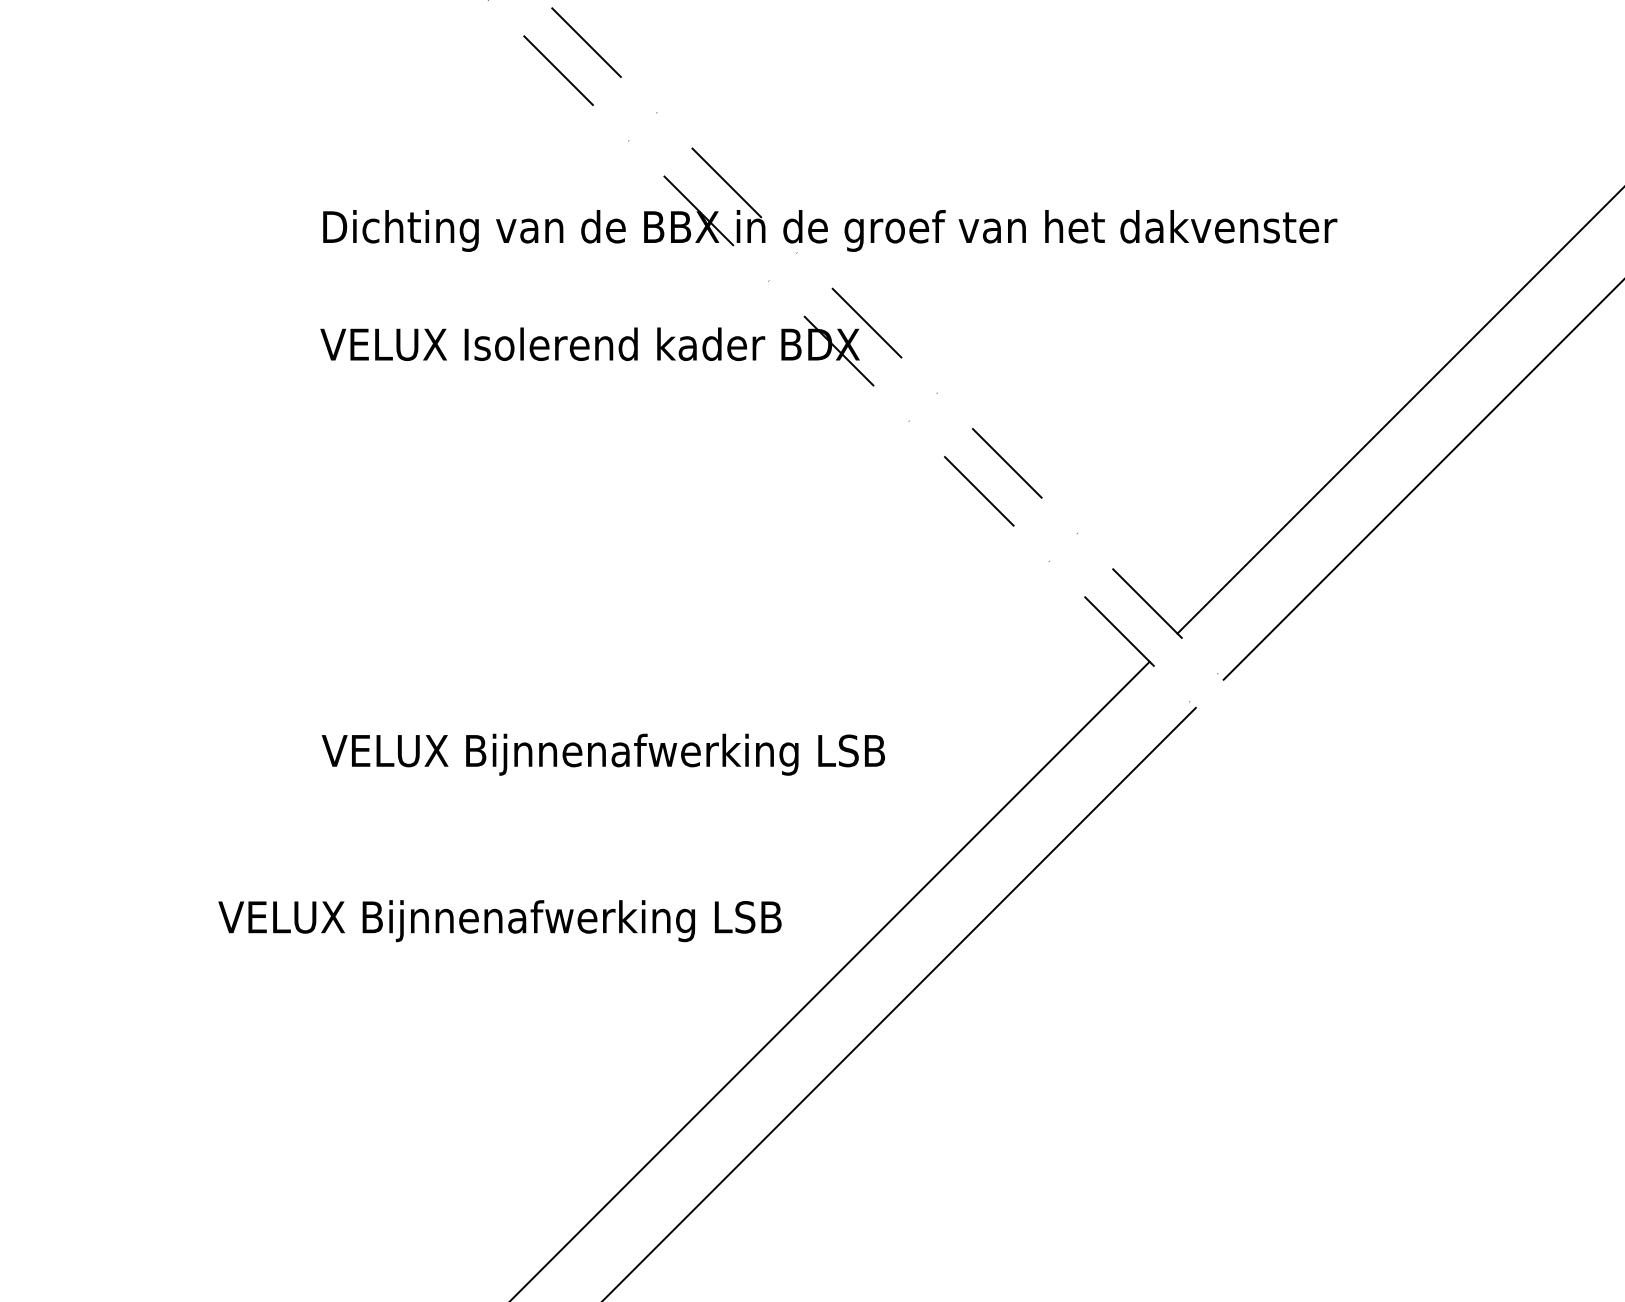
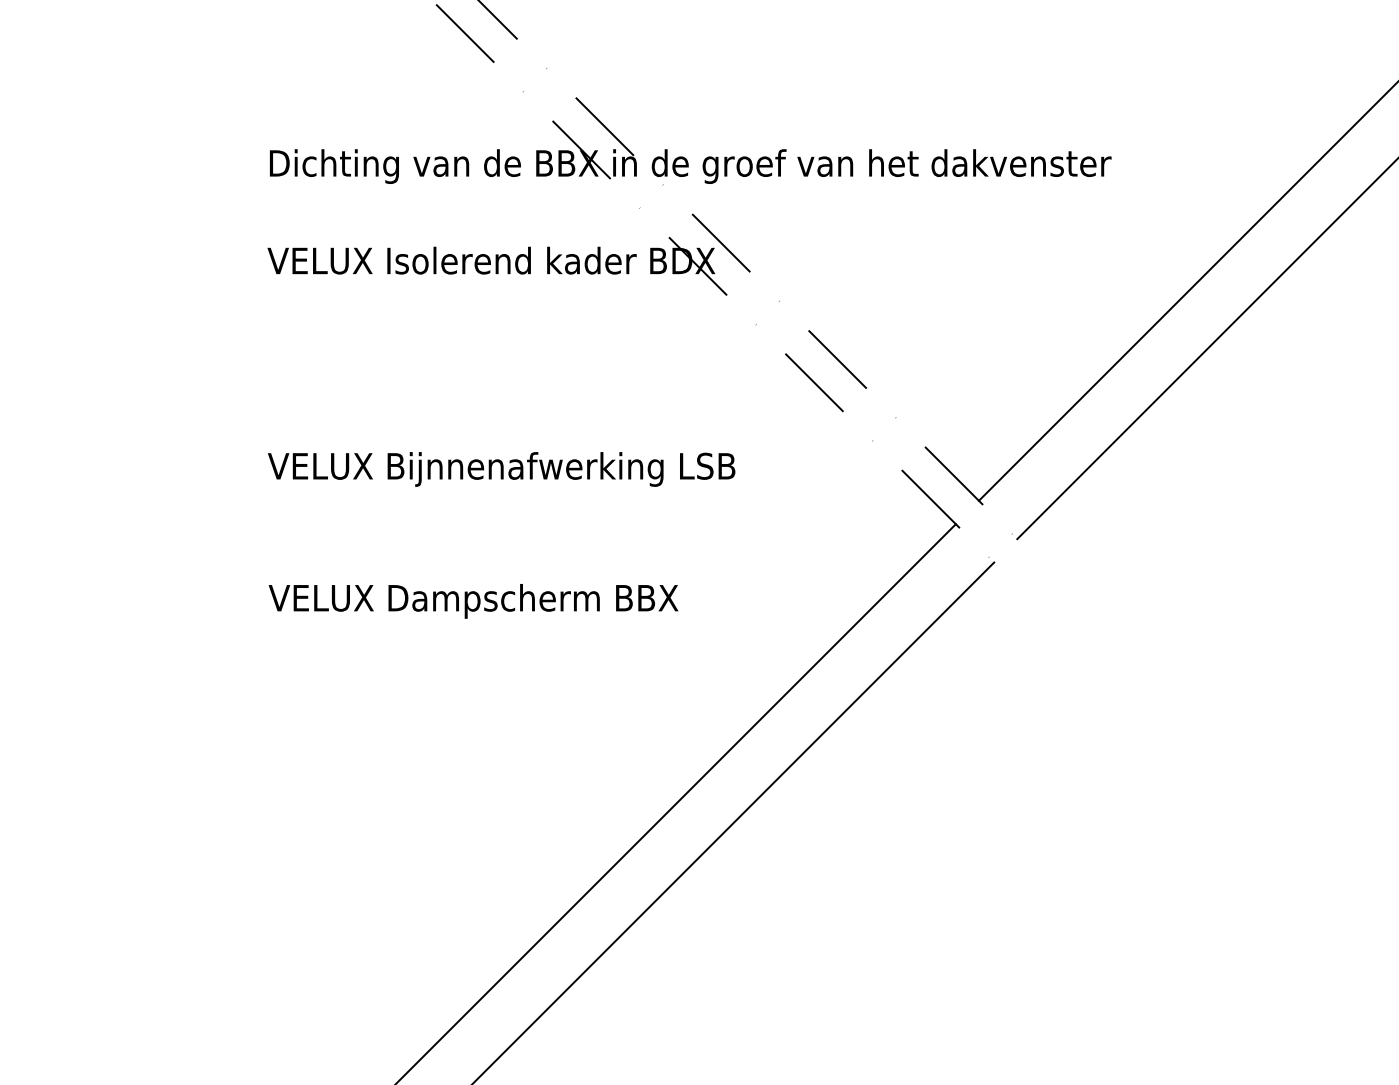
text: (676, 754) -> (563, 601), VELUX Bijnnenafwerking LSB -> VELUX Dampscherm BBX
text: (499, 921) -> (501, 469), moved

